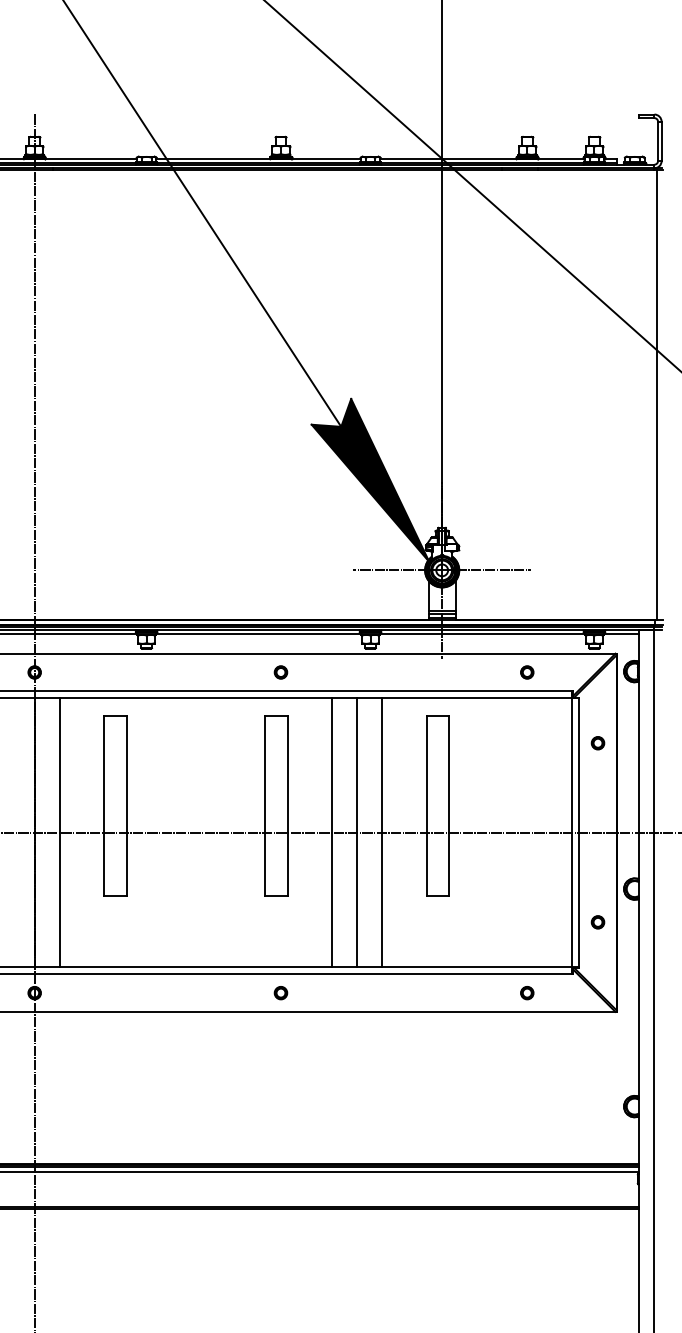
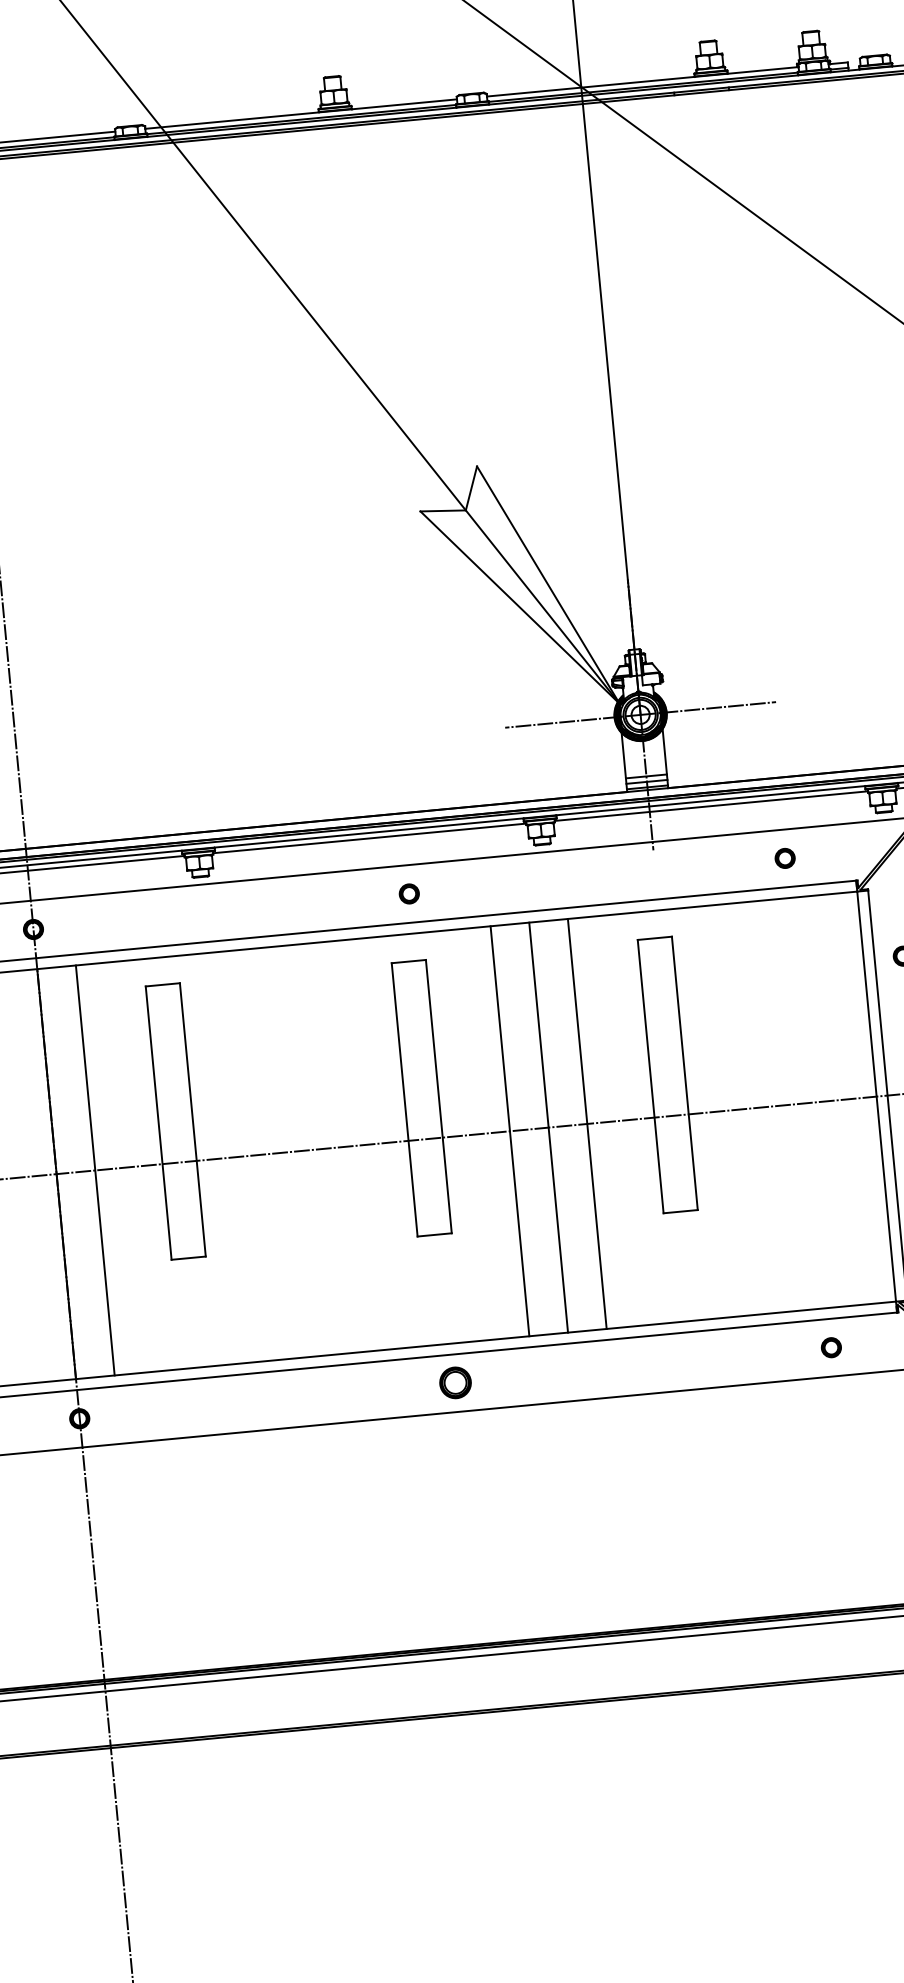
fill: (370, 479) -> (518, 586), removed
part: (280, 993) -> (454, 1383), size x1.6

